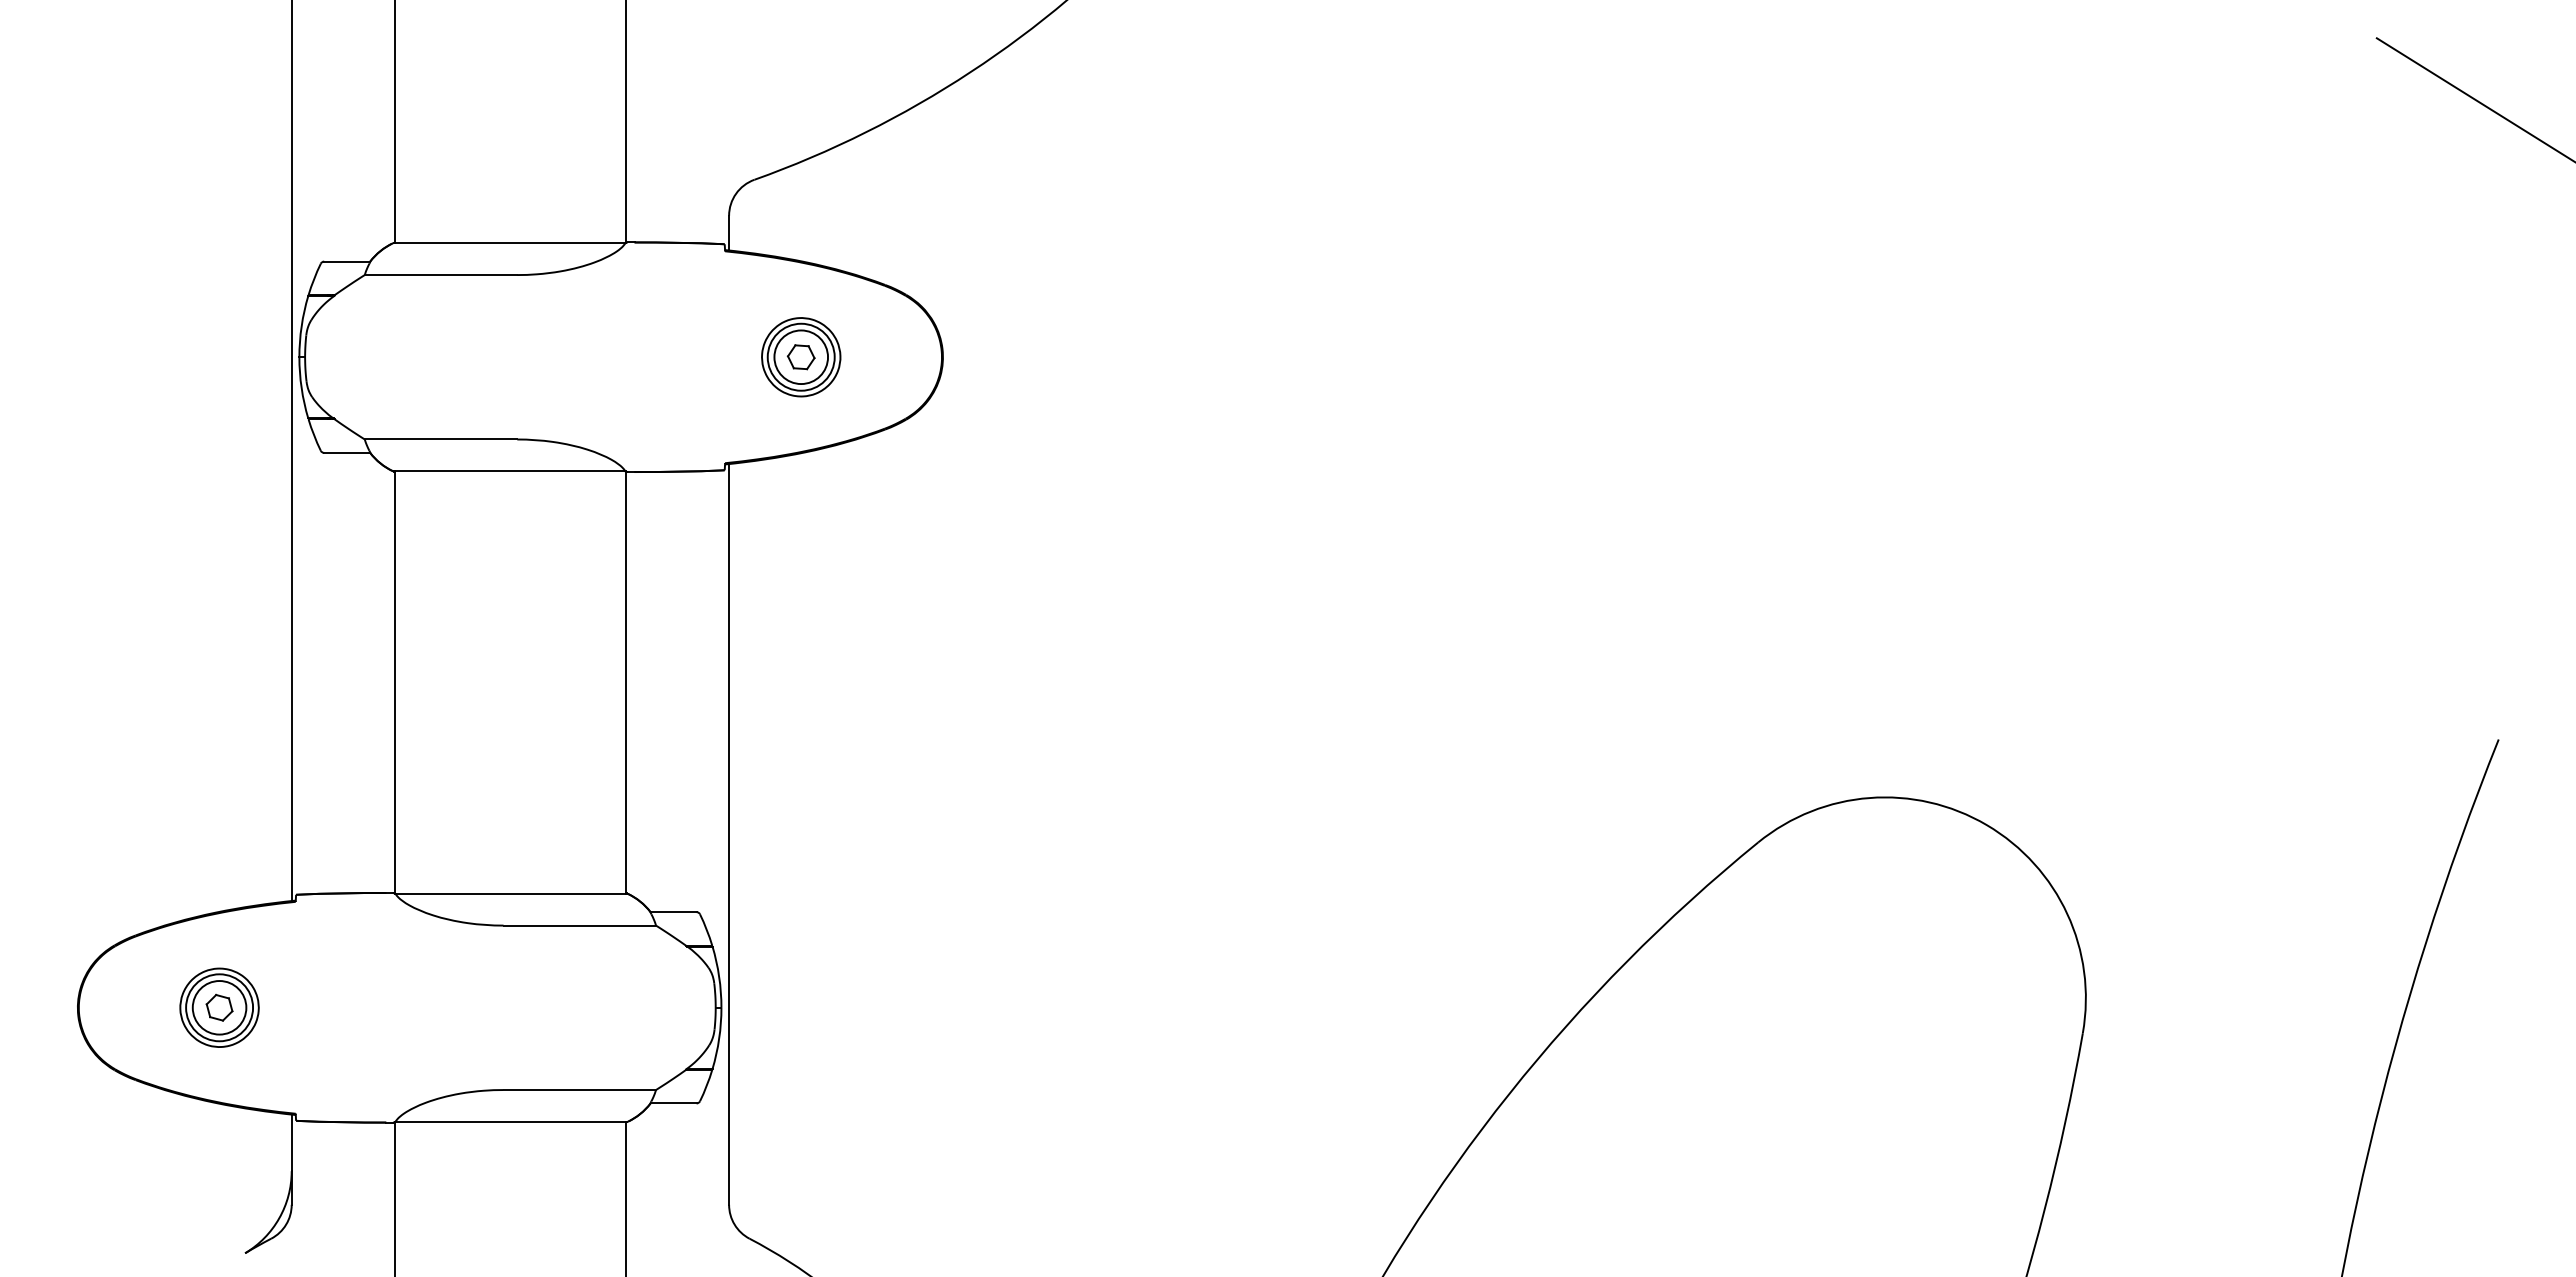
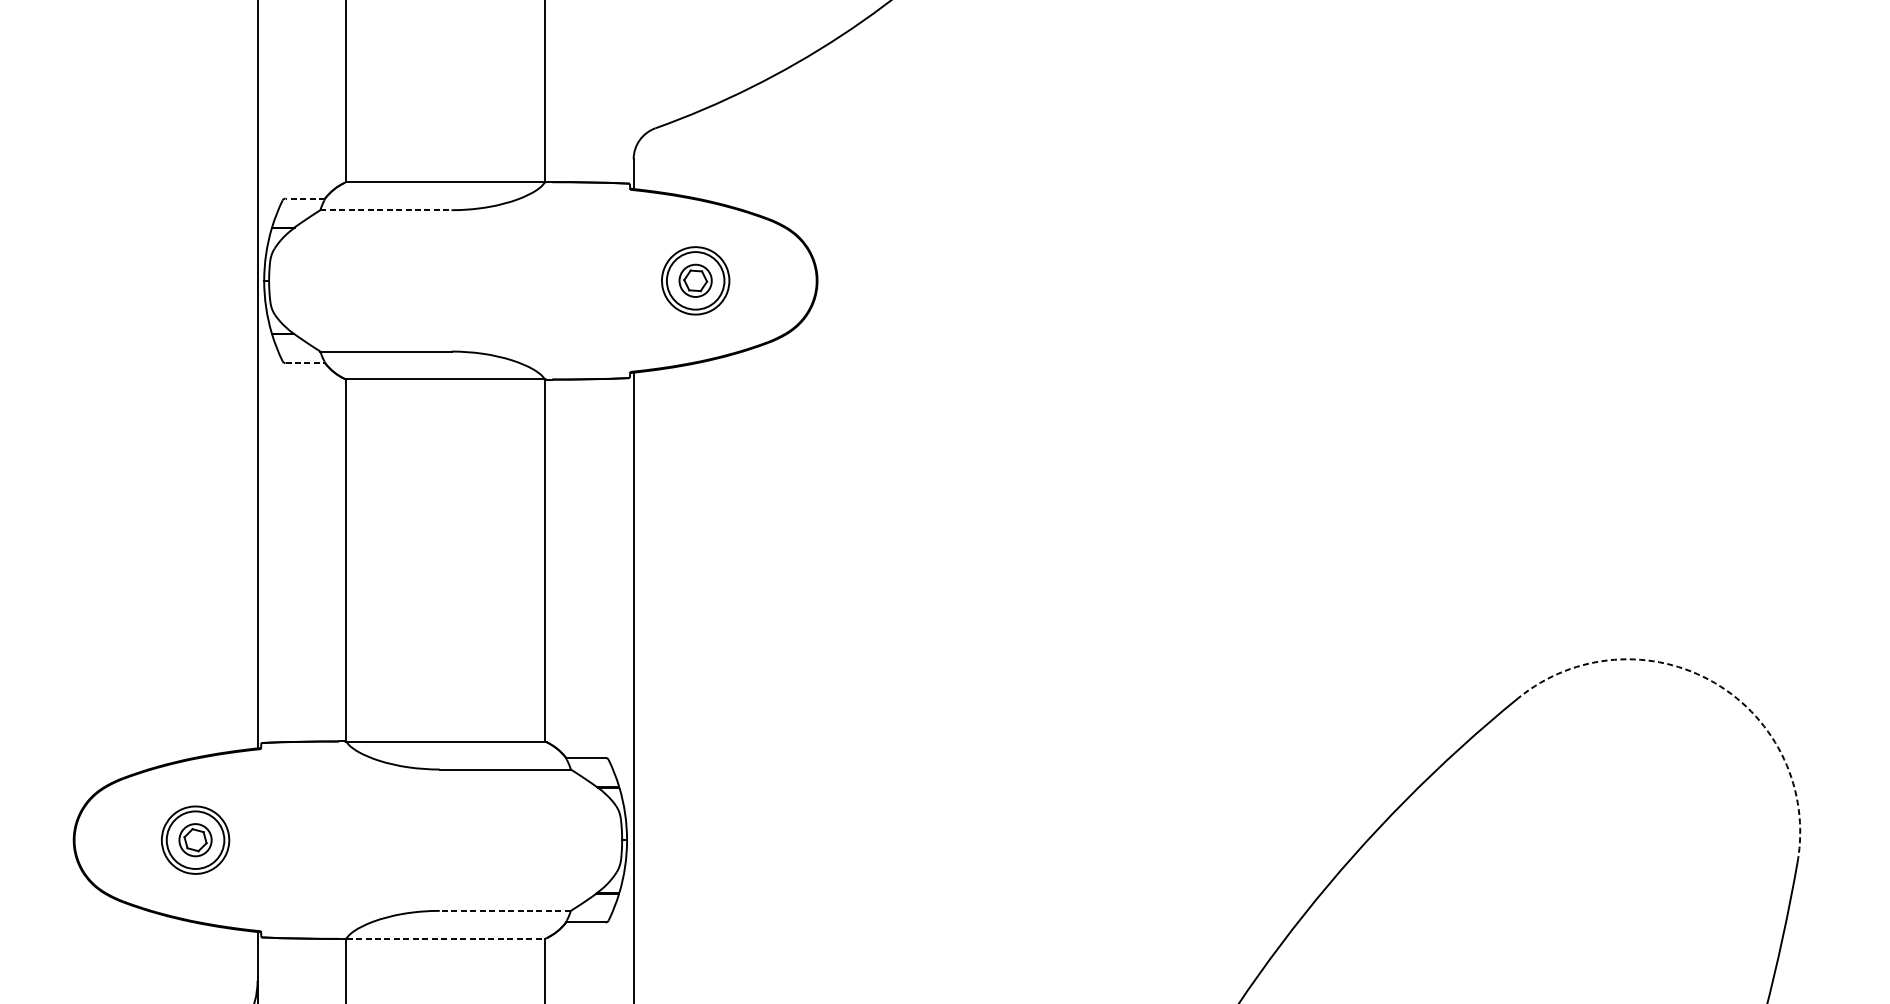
line: (347, 261) -> (305, 198), solid -> dashed
line: (441, 275) -> (386, 210), solid -> dashed
circle: (801, 357) -> (695, 281), size x0.7
line: (347, 452) -> (305, 362), solid -> dashed
arc: (1986, 825) -> (1714, 683), solid -> dashed
circle: (219, 1007) -> (195, 839), size x0.7
line: (579, 1090) -> (505, 911), solid -> dashed
line: (511, 1122) -> (446, 938), solid -> dashed

